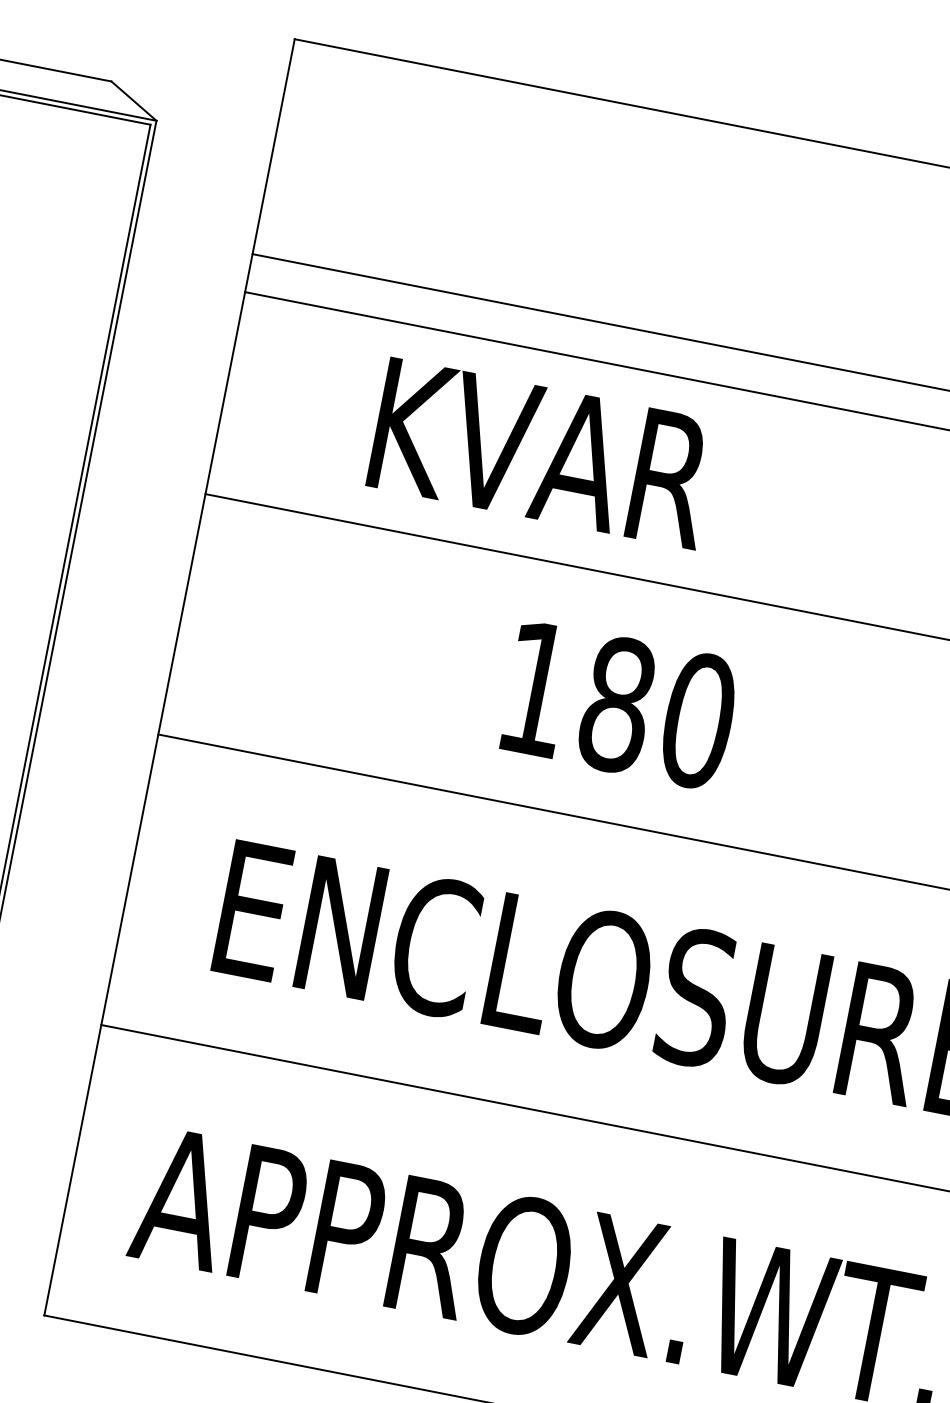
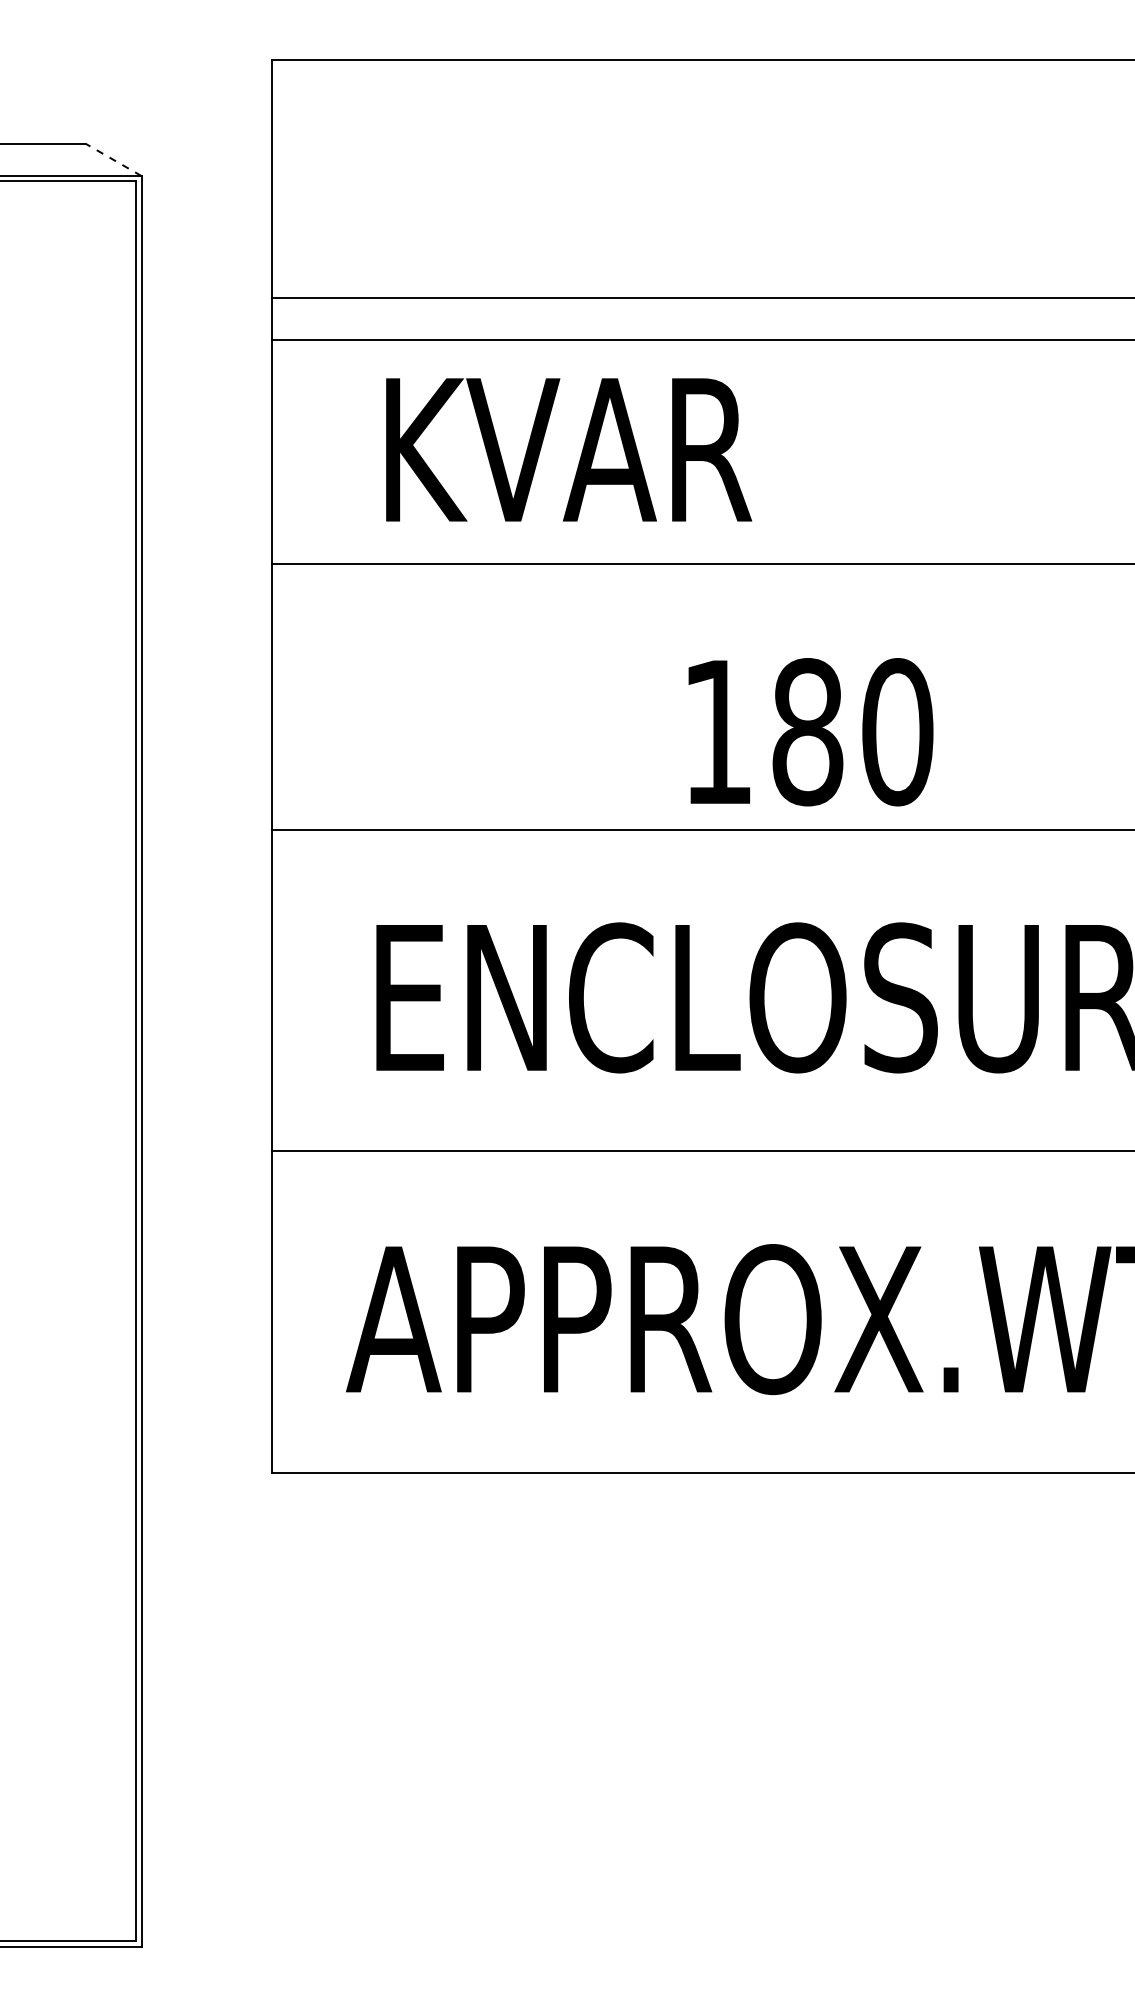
line: (133, 100) -> (112, 159), solid -> dashed
text: (543, 453) -> (569, 449), moved
text: (619, 705) -> (810, 732), moved

